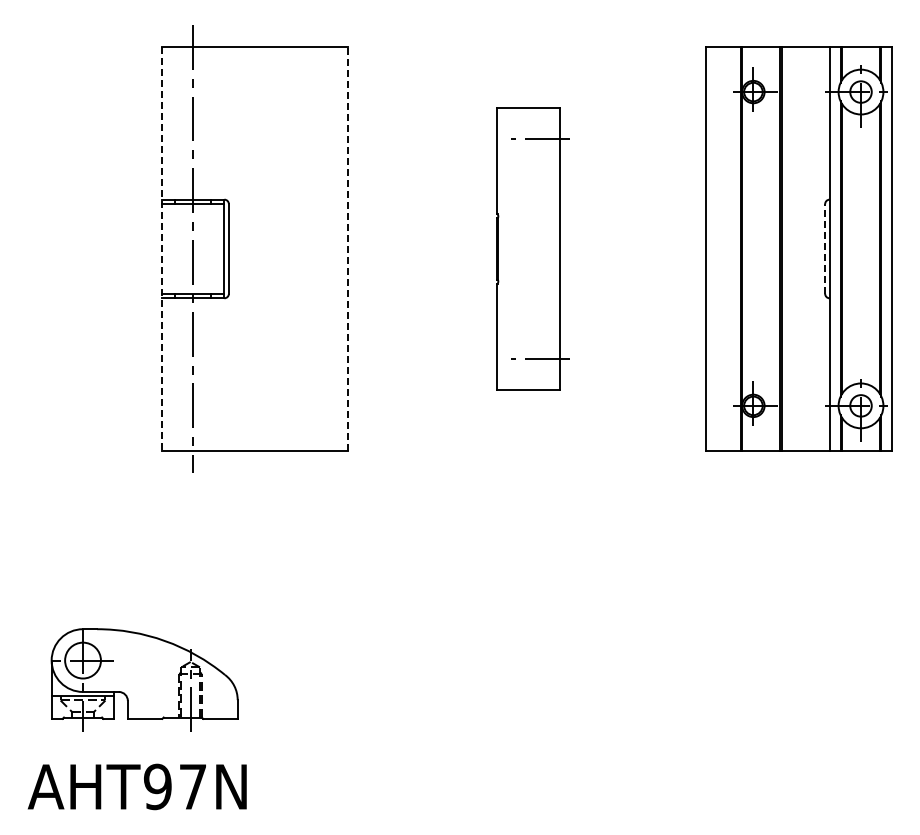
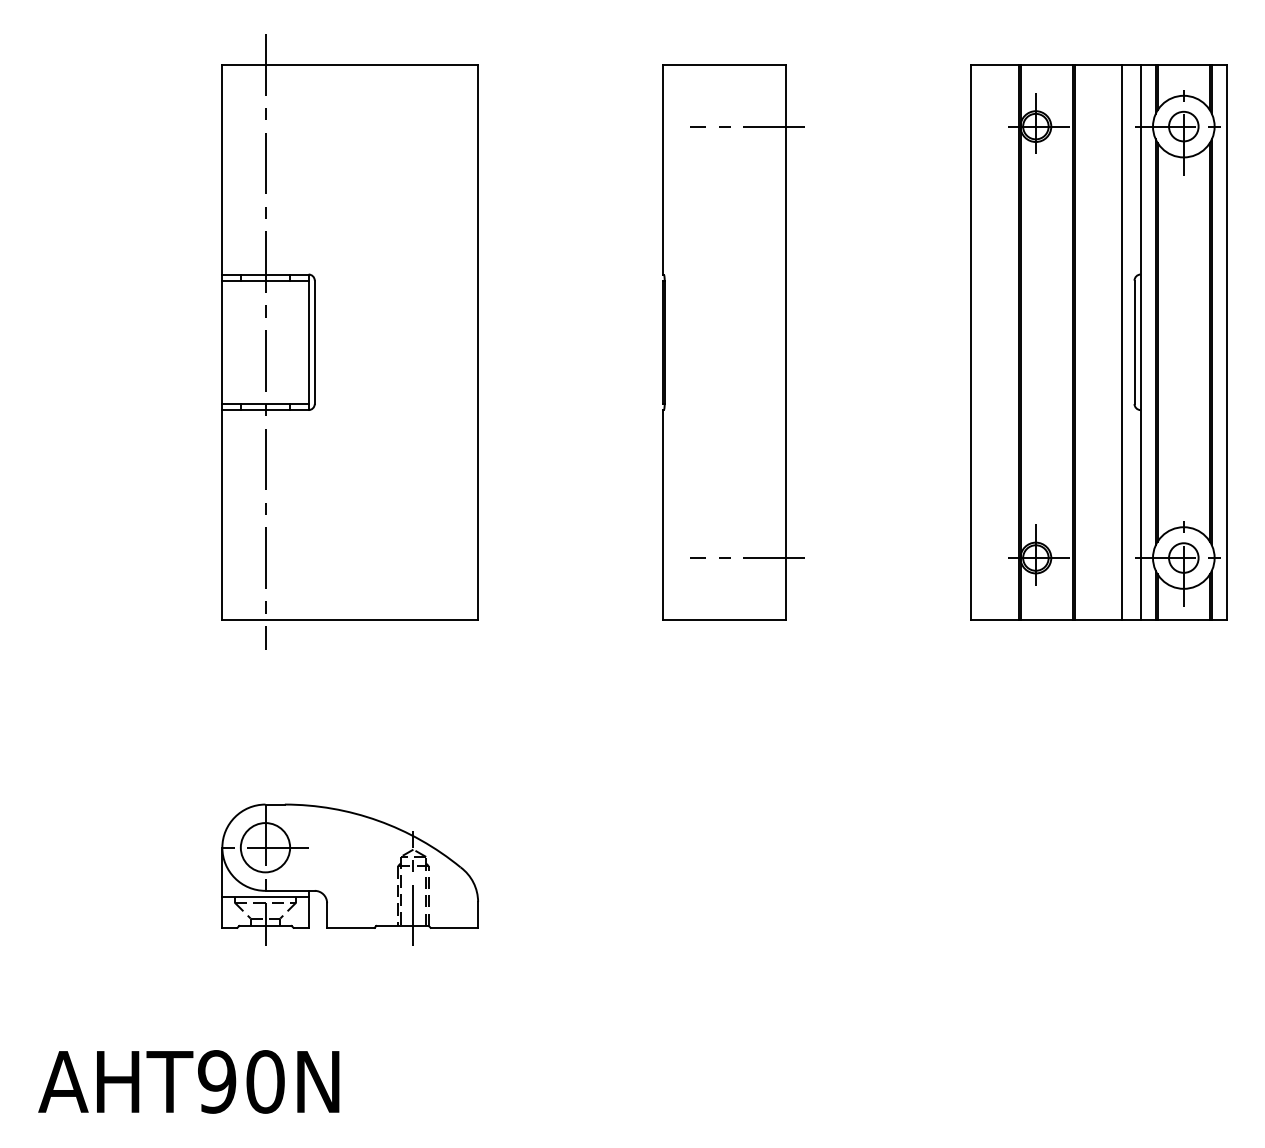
line: (161, 248) -> (222, 341), dashed -> solid
line: (347, 248) -> (477, 341), dashed -> solid
part: (532, 248) -> (732, 341), size x1.43
line: (816, 248) -> (1122, 341), added
line: (825, 248) -> (1134, 341), dashed -> solid
part: (144, 679) -> (349, 873), moved
text: (193, 786) -> (266, 1081), AHT97N -> AHT90N

